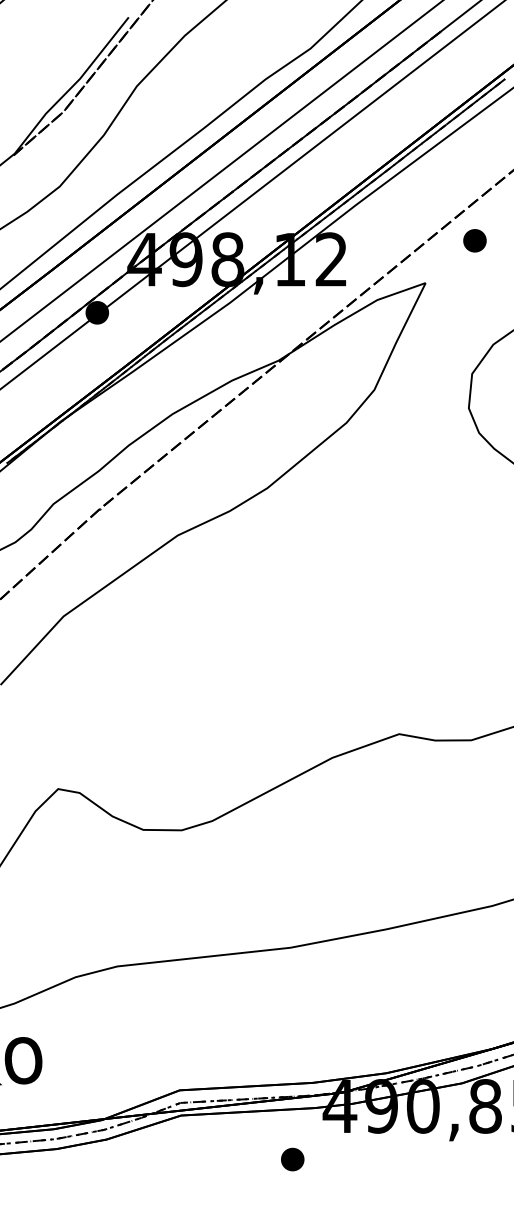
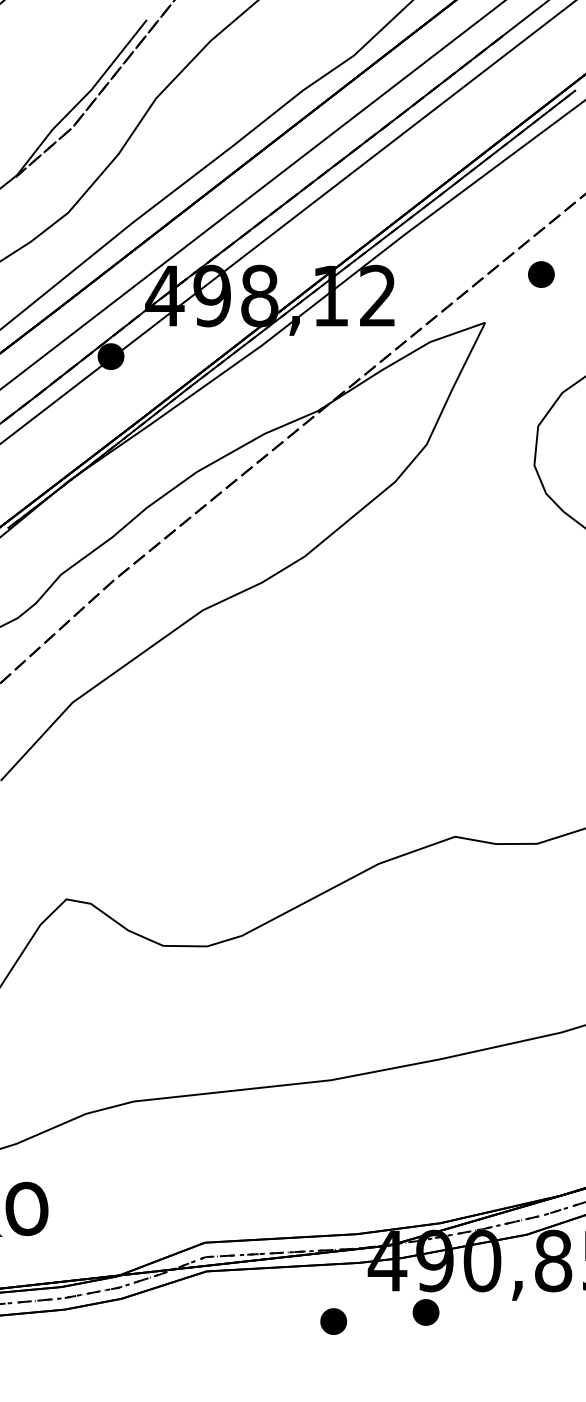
part: (373, 1151) -> (425, 1312), added

